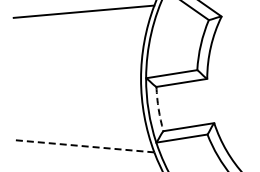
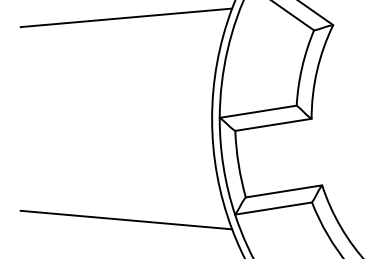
arc: (158, 109) -> (238, 164), dashed -> solid
line: (84, 146) -> (127, 220), dashed -> solid

